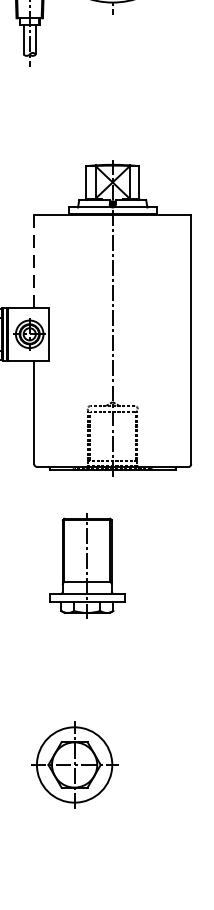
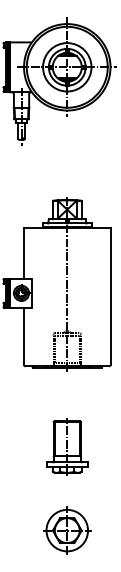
line: (35, 262) -> (24, 253), dashed -> solid
part: (87, 565) -> (67, 446), moved
part: (75, 764) -> (67, 530), moved

